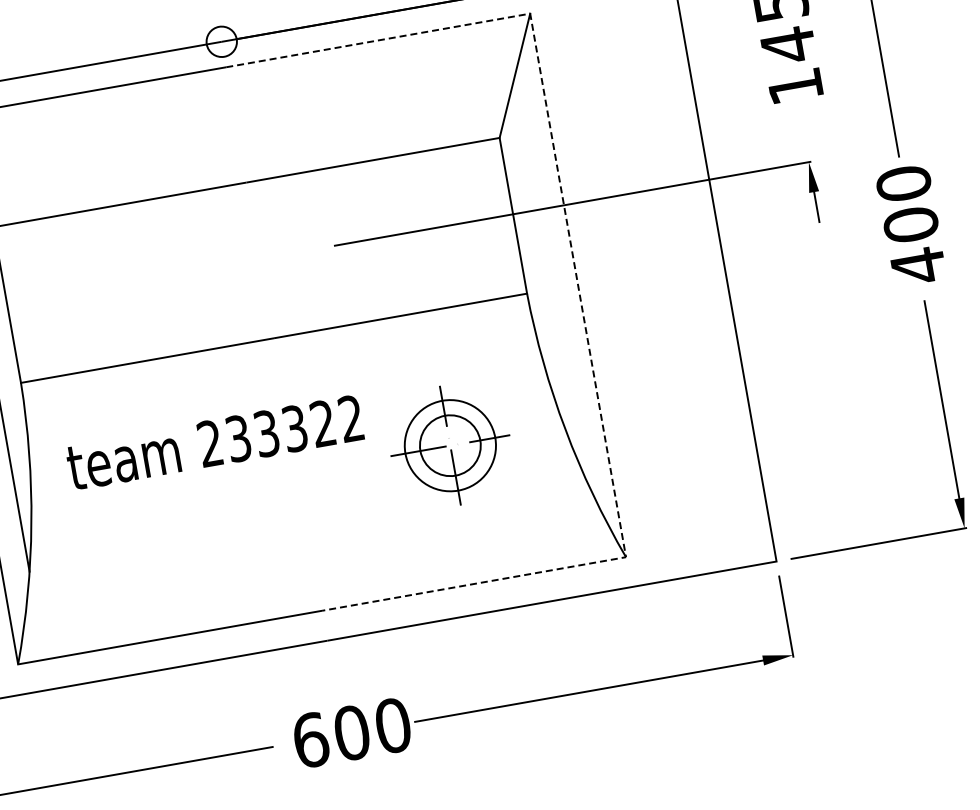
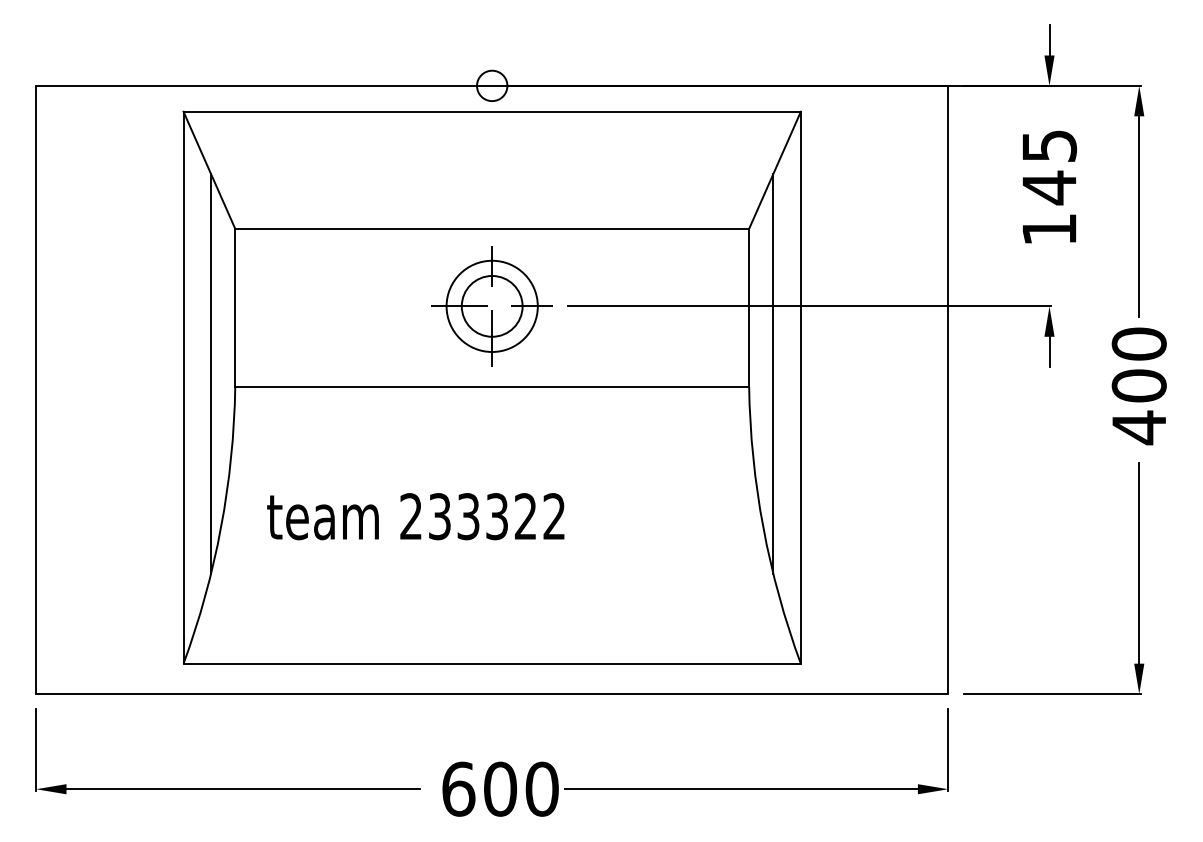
line: (548, 276) -> (773, 373), added
line: (577, 285) -> (800, 387), dashed -> solid
text: (214, 442) -> (415, 516), moved
part: (449, 445) -> (491, 306), moved

